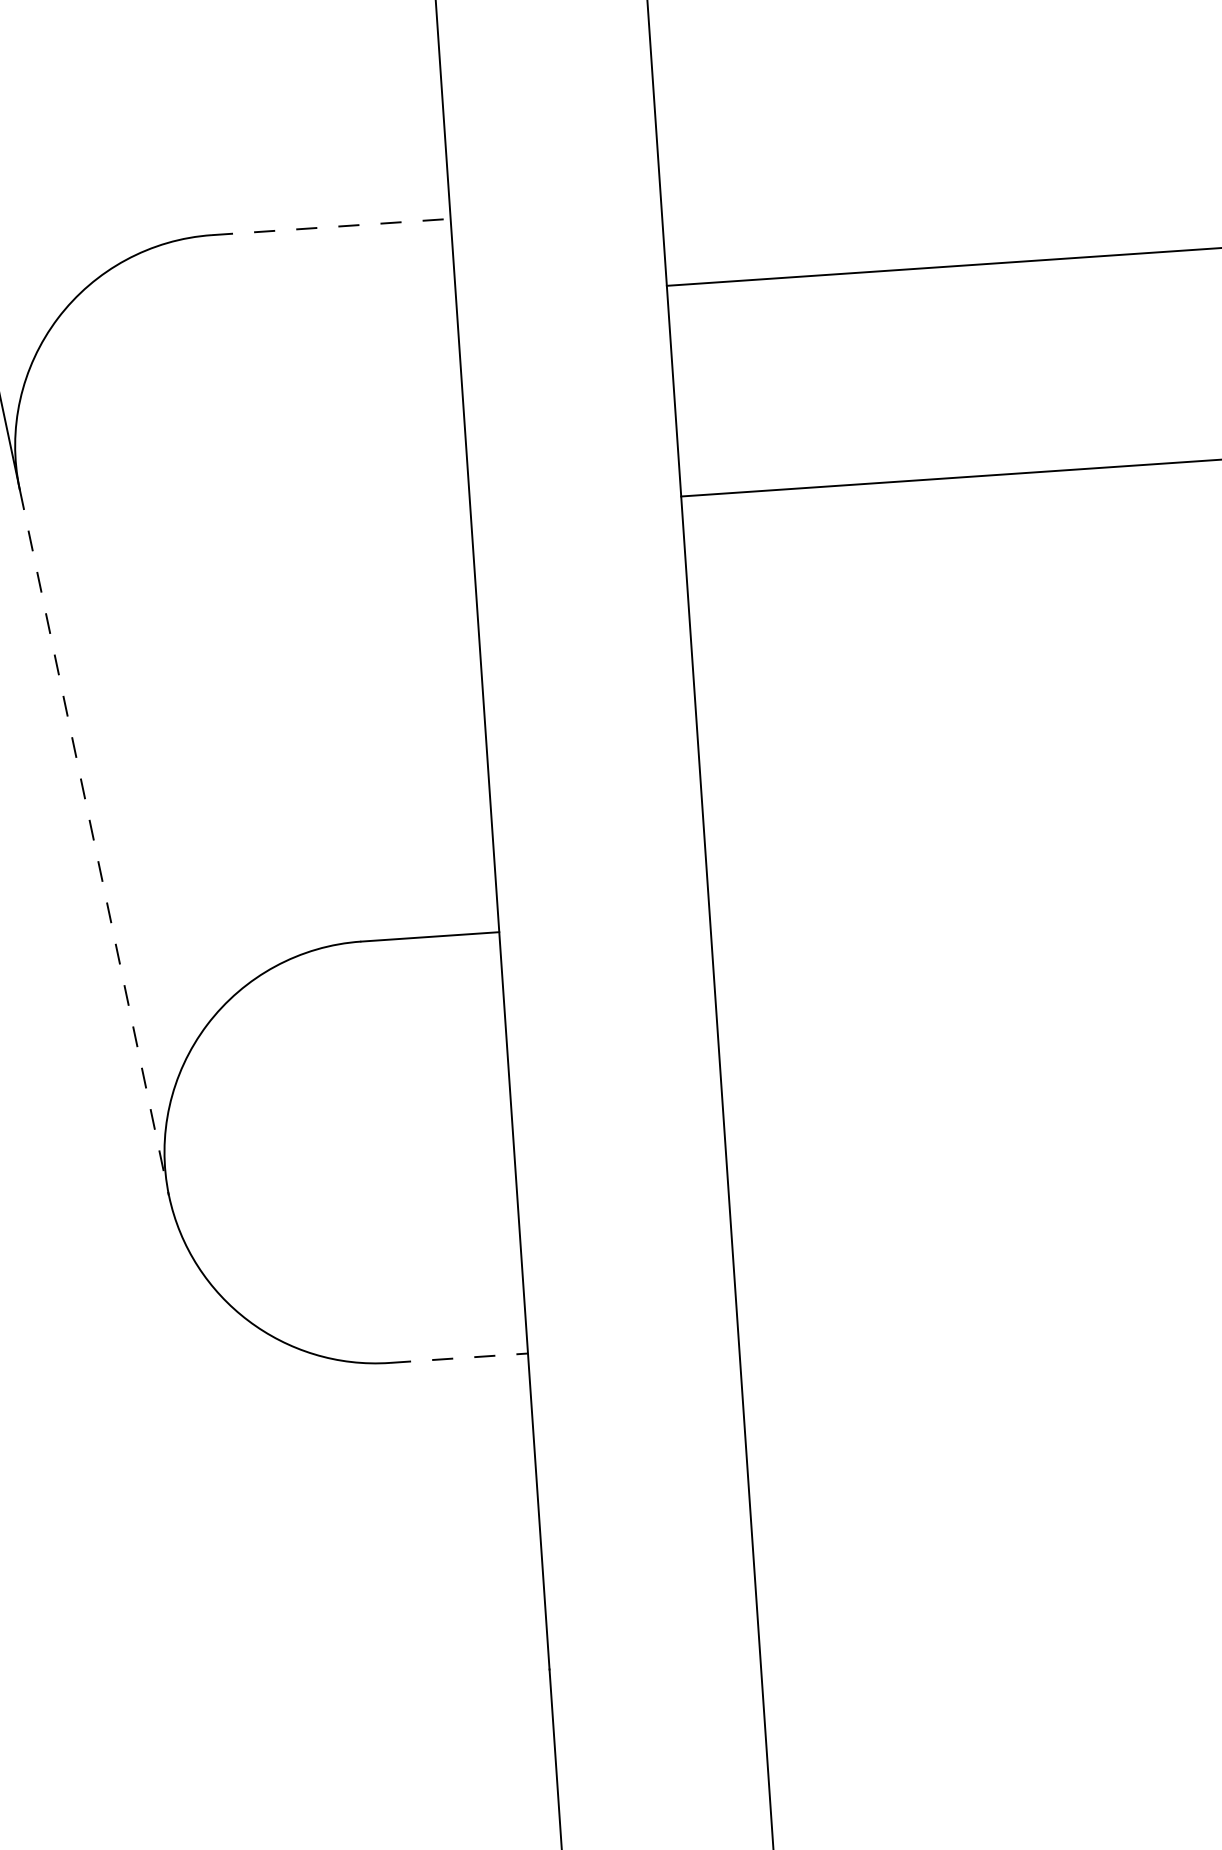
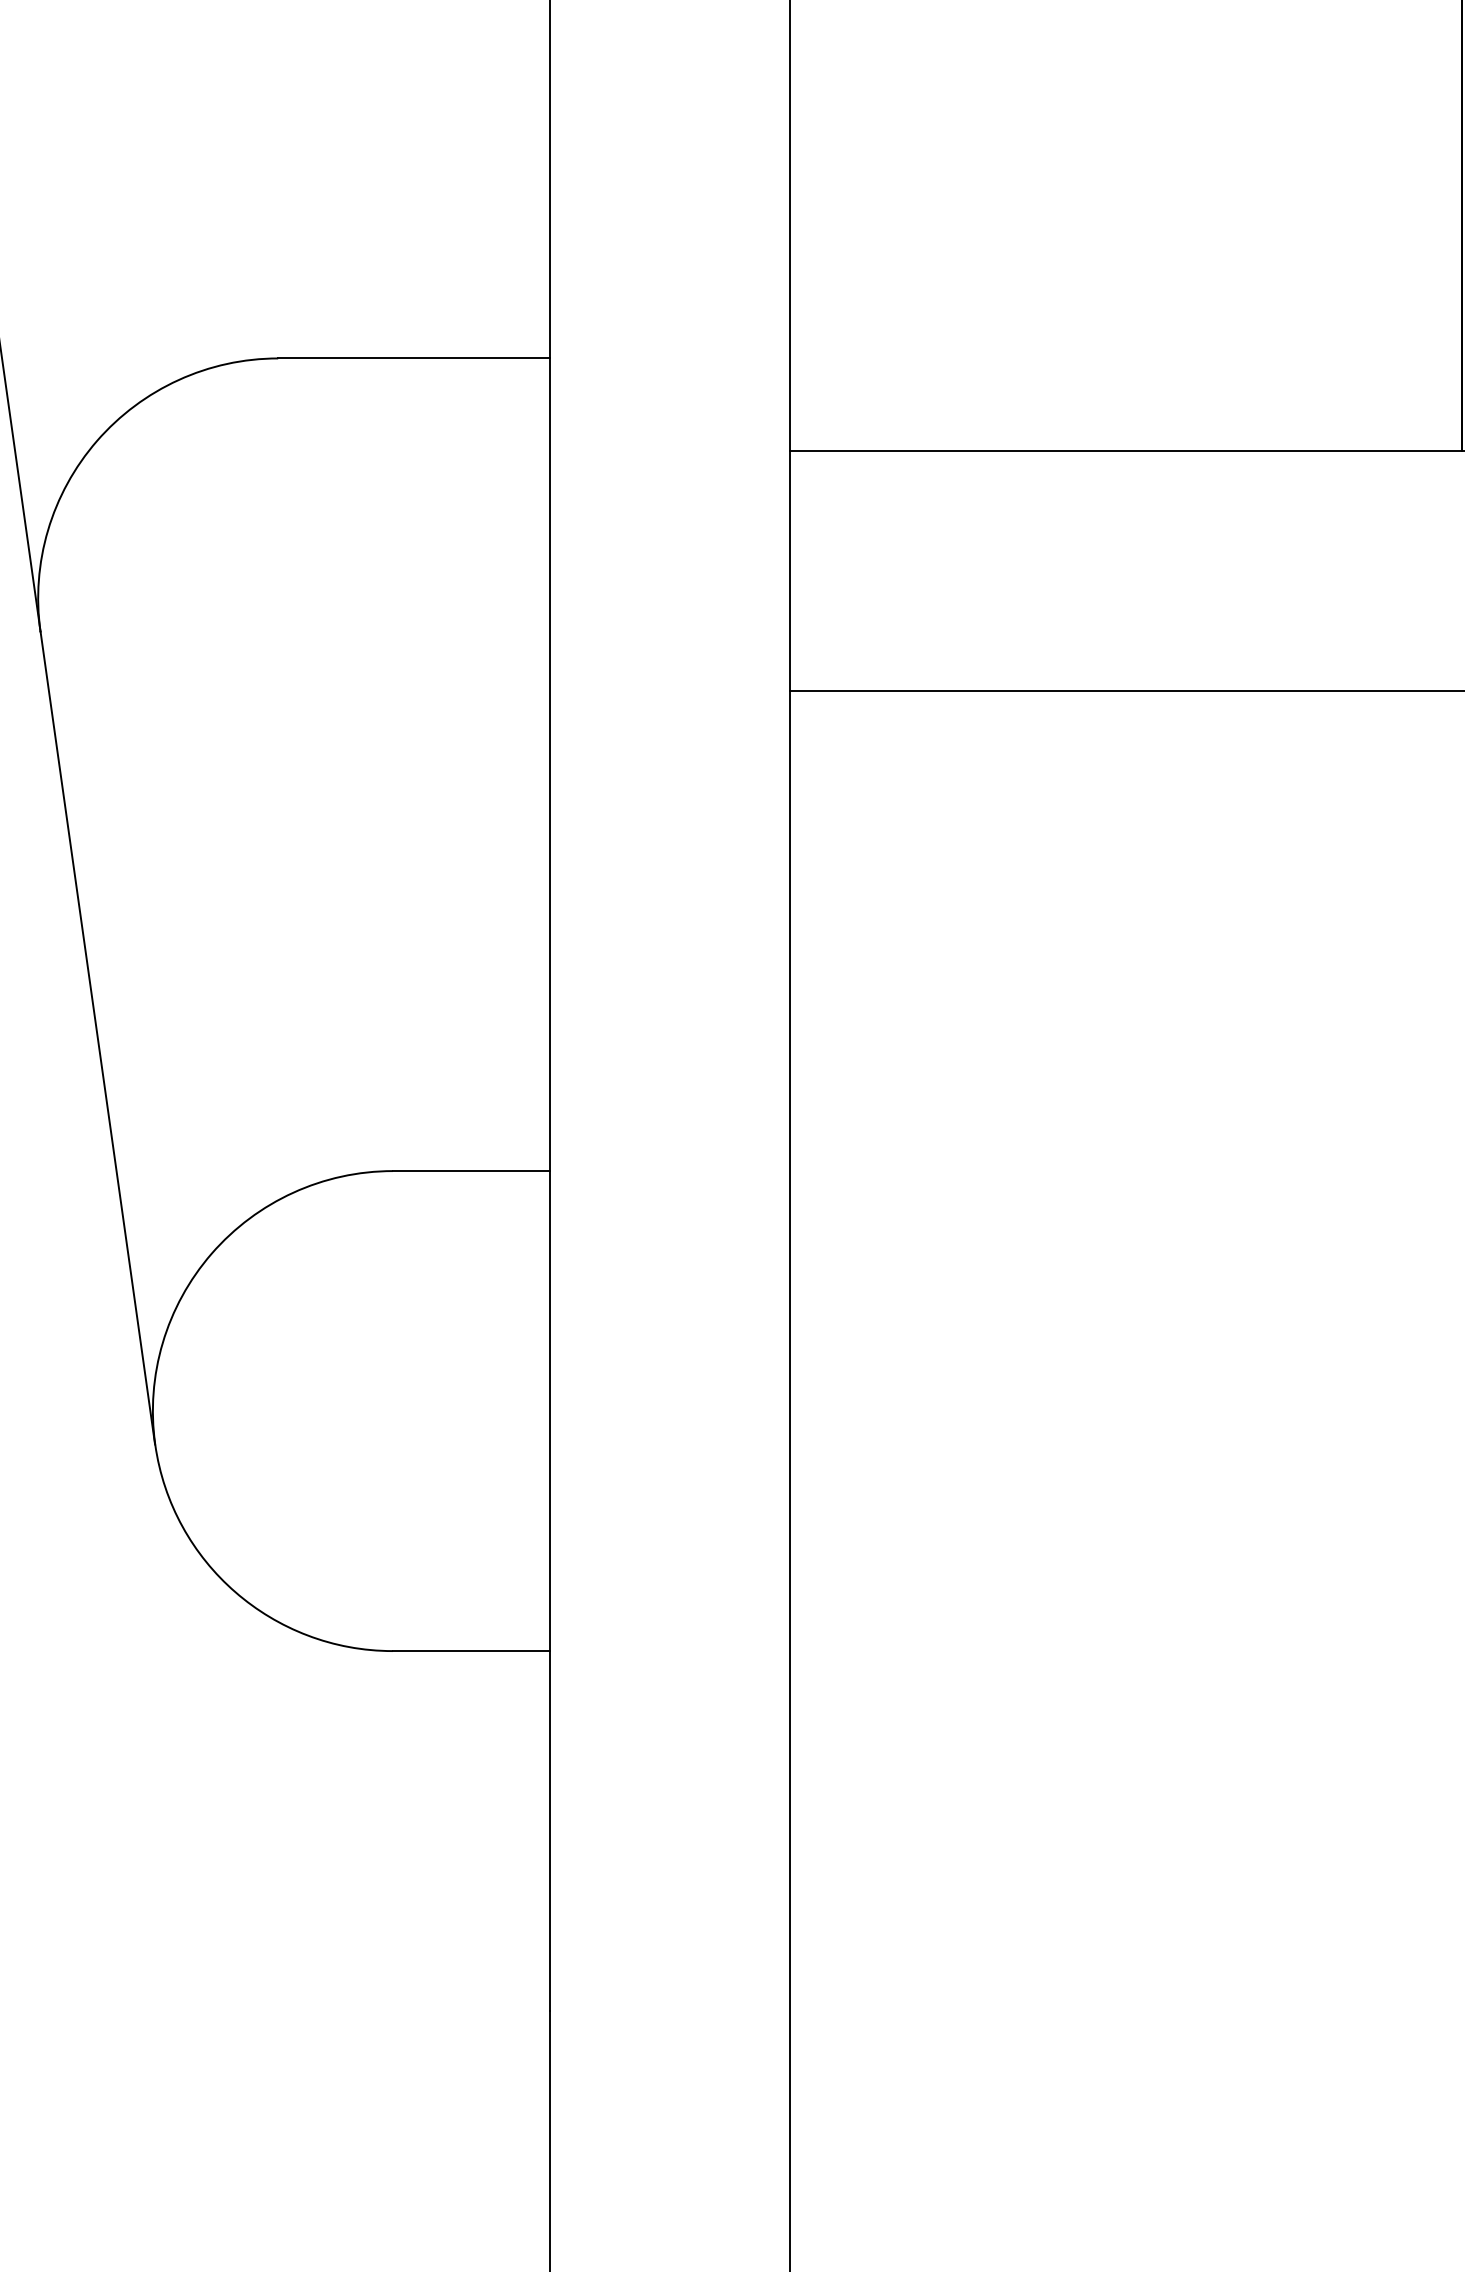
line: (331, 227) -> (414, 358), dashed -> solid
line: (94, 842) -> (97, 1038), dashed -> solid
line: (459, 1358) -> (471, 1651), dashed -> solid

